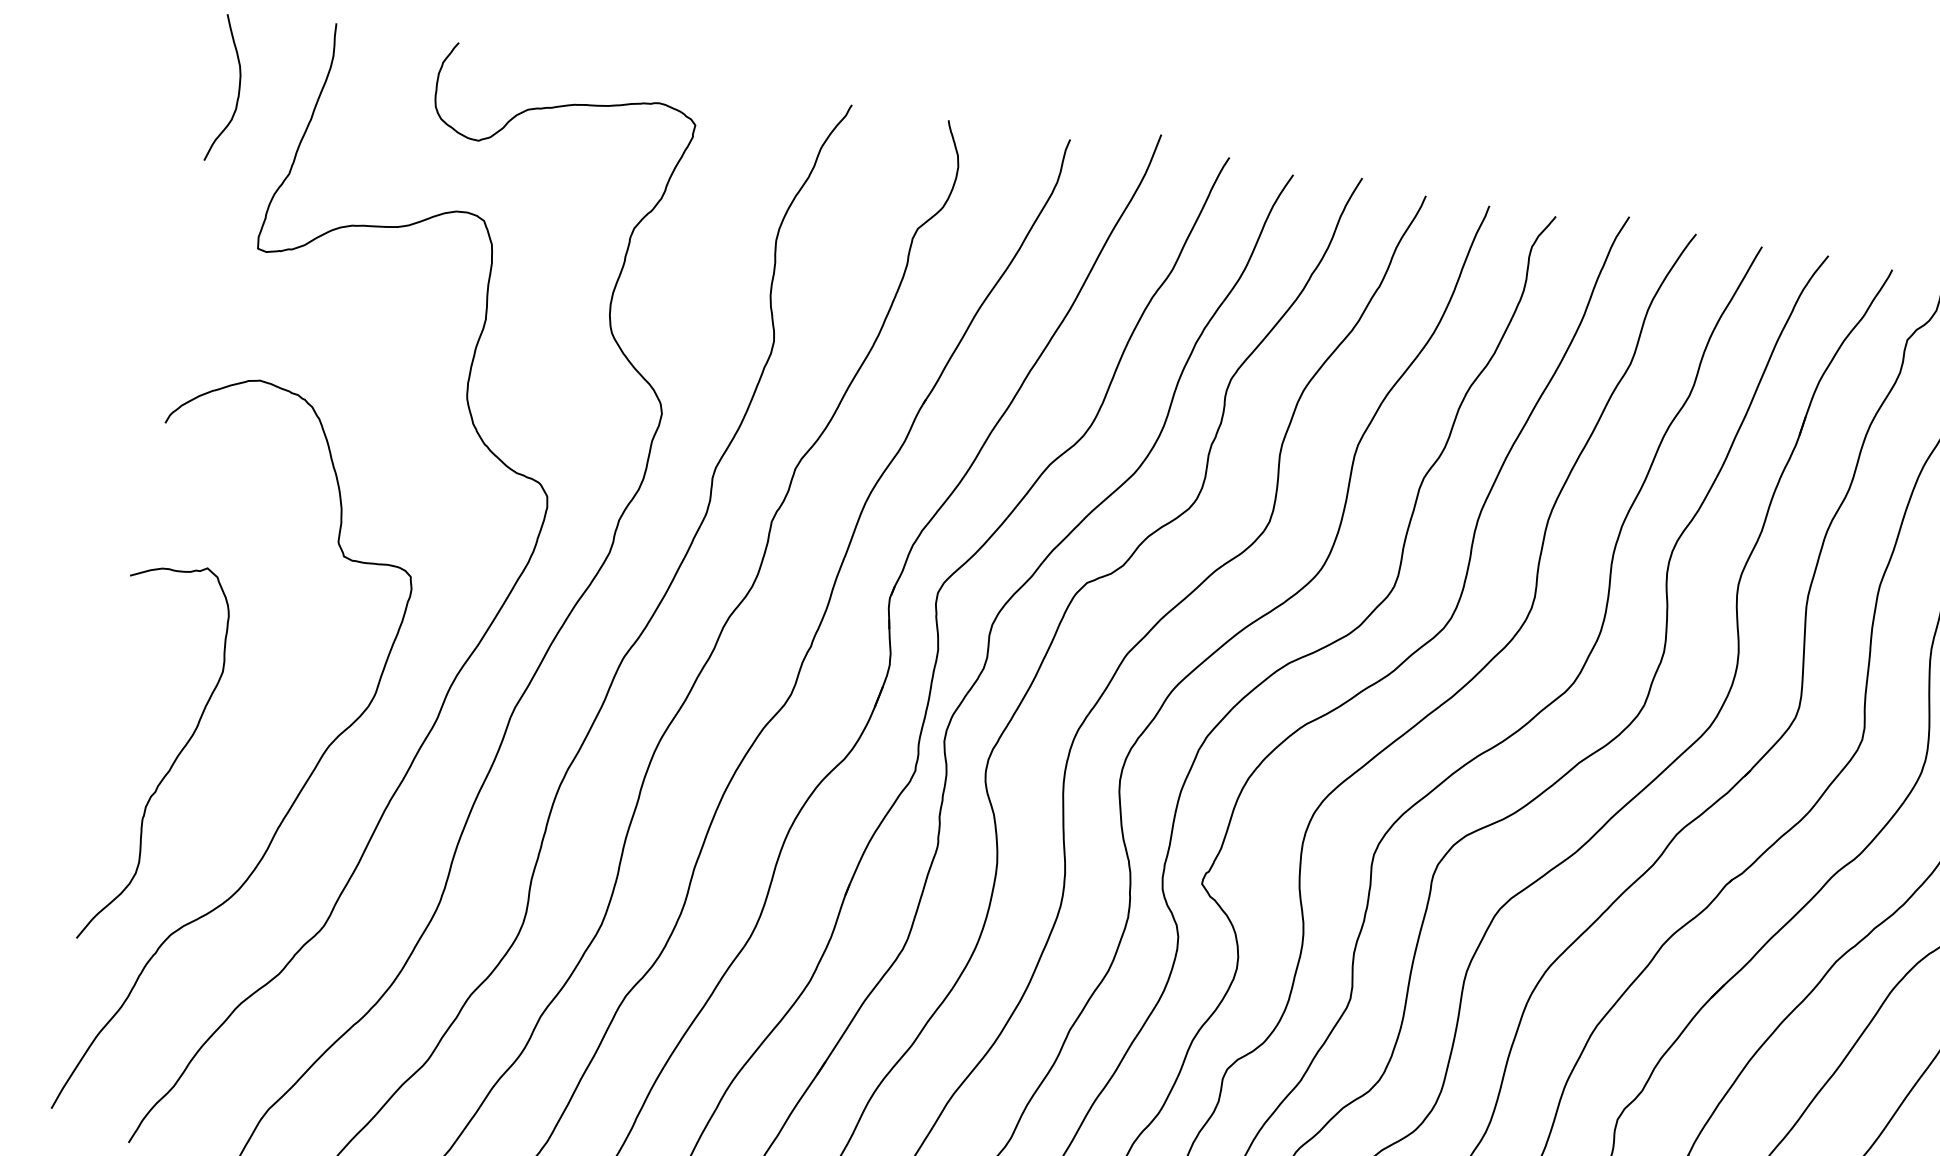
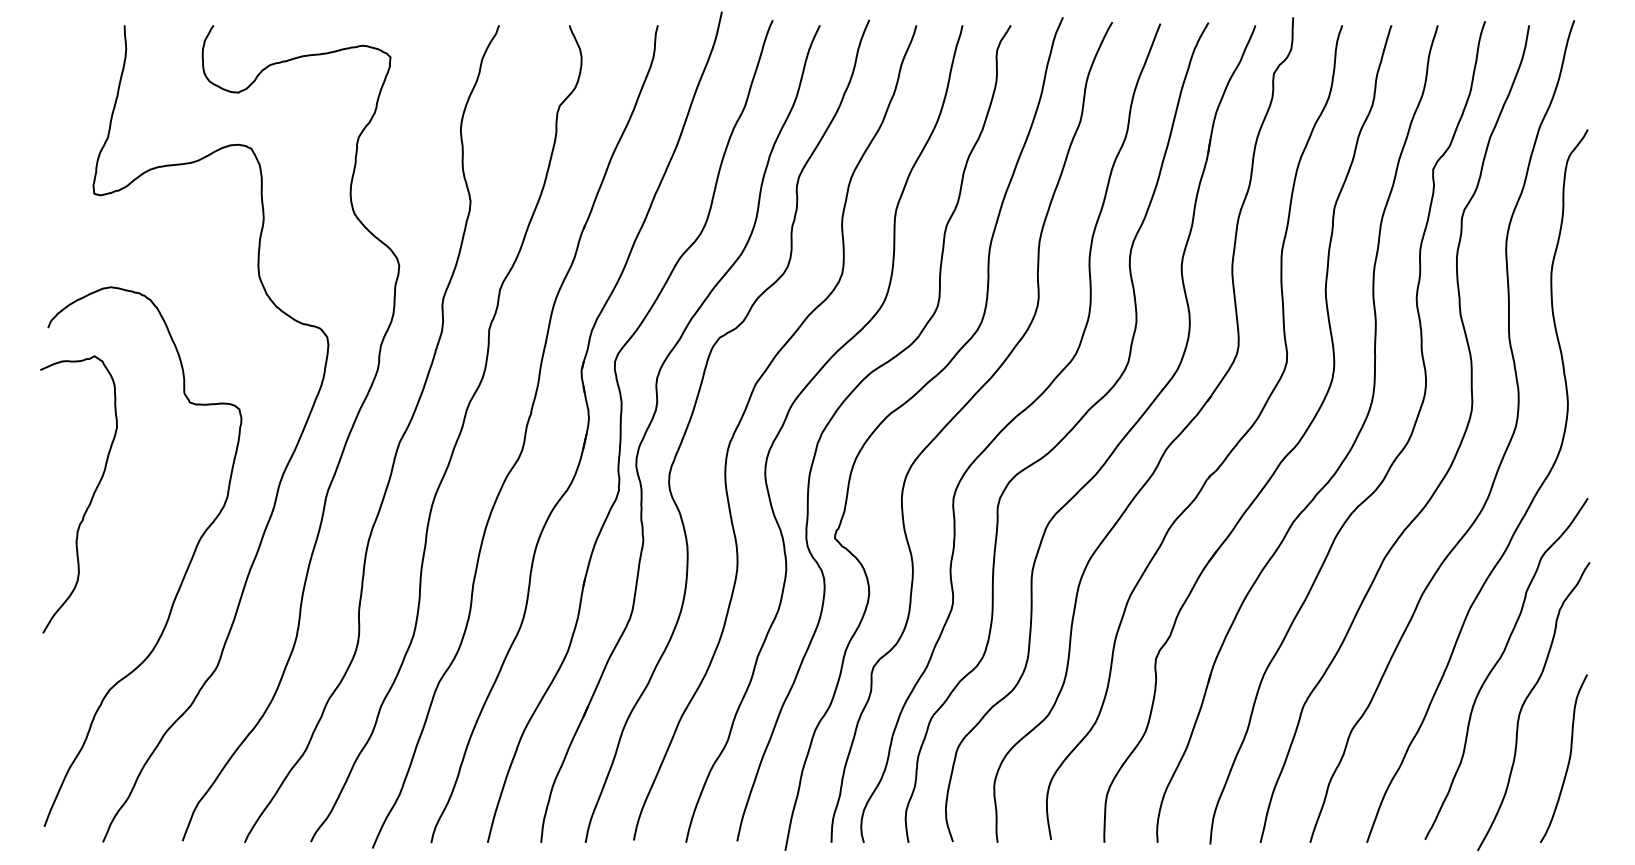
curve: (238, 91) -> (62, 84), removed
curve: (170, 764) -> (90, 499), moved

